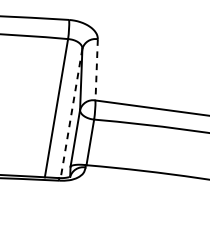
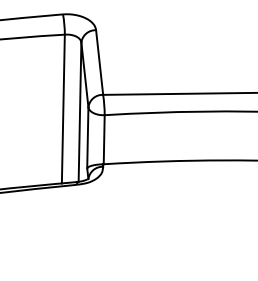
line: (96, 69) -> (99, 62), dashed -> solid
line: (71, 113) -> (80, 112), dashed -> solid

